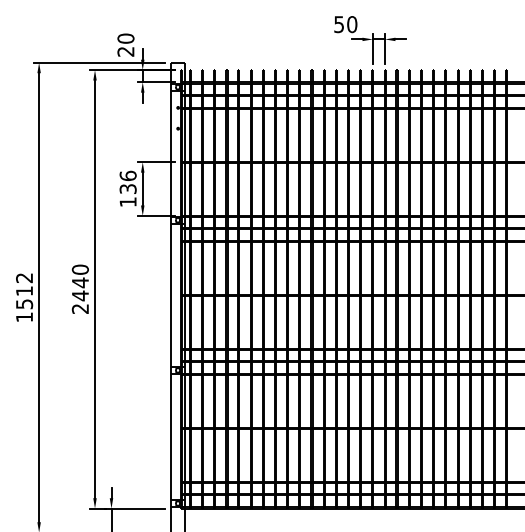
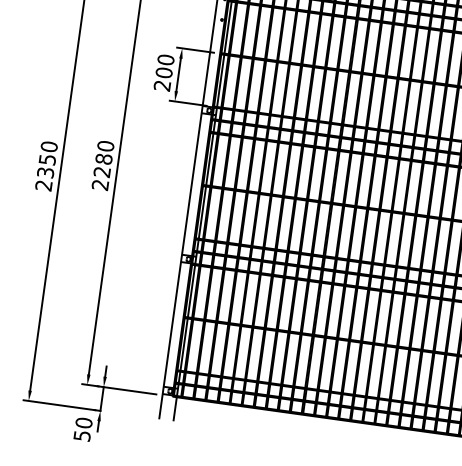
text: (127, 188) -> (163, 72), 136 -> 200
text: (79, 289) -> (102, 165), 2440 -> 2280
text: (24, 297) -> (46, 166), 1512 -> 2350

